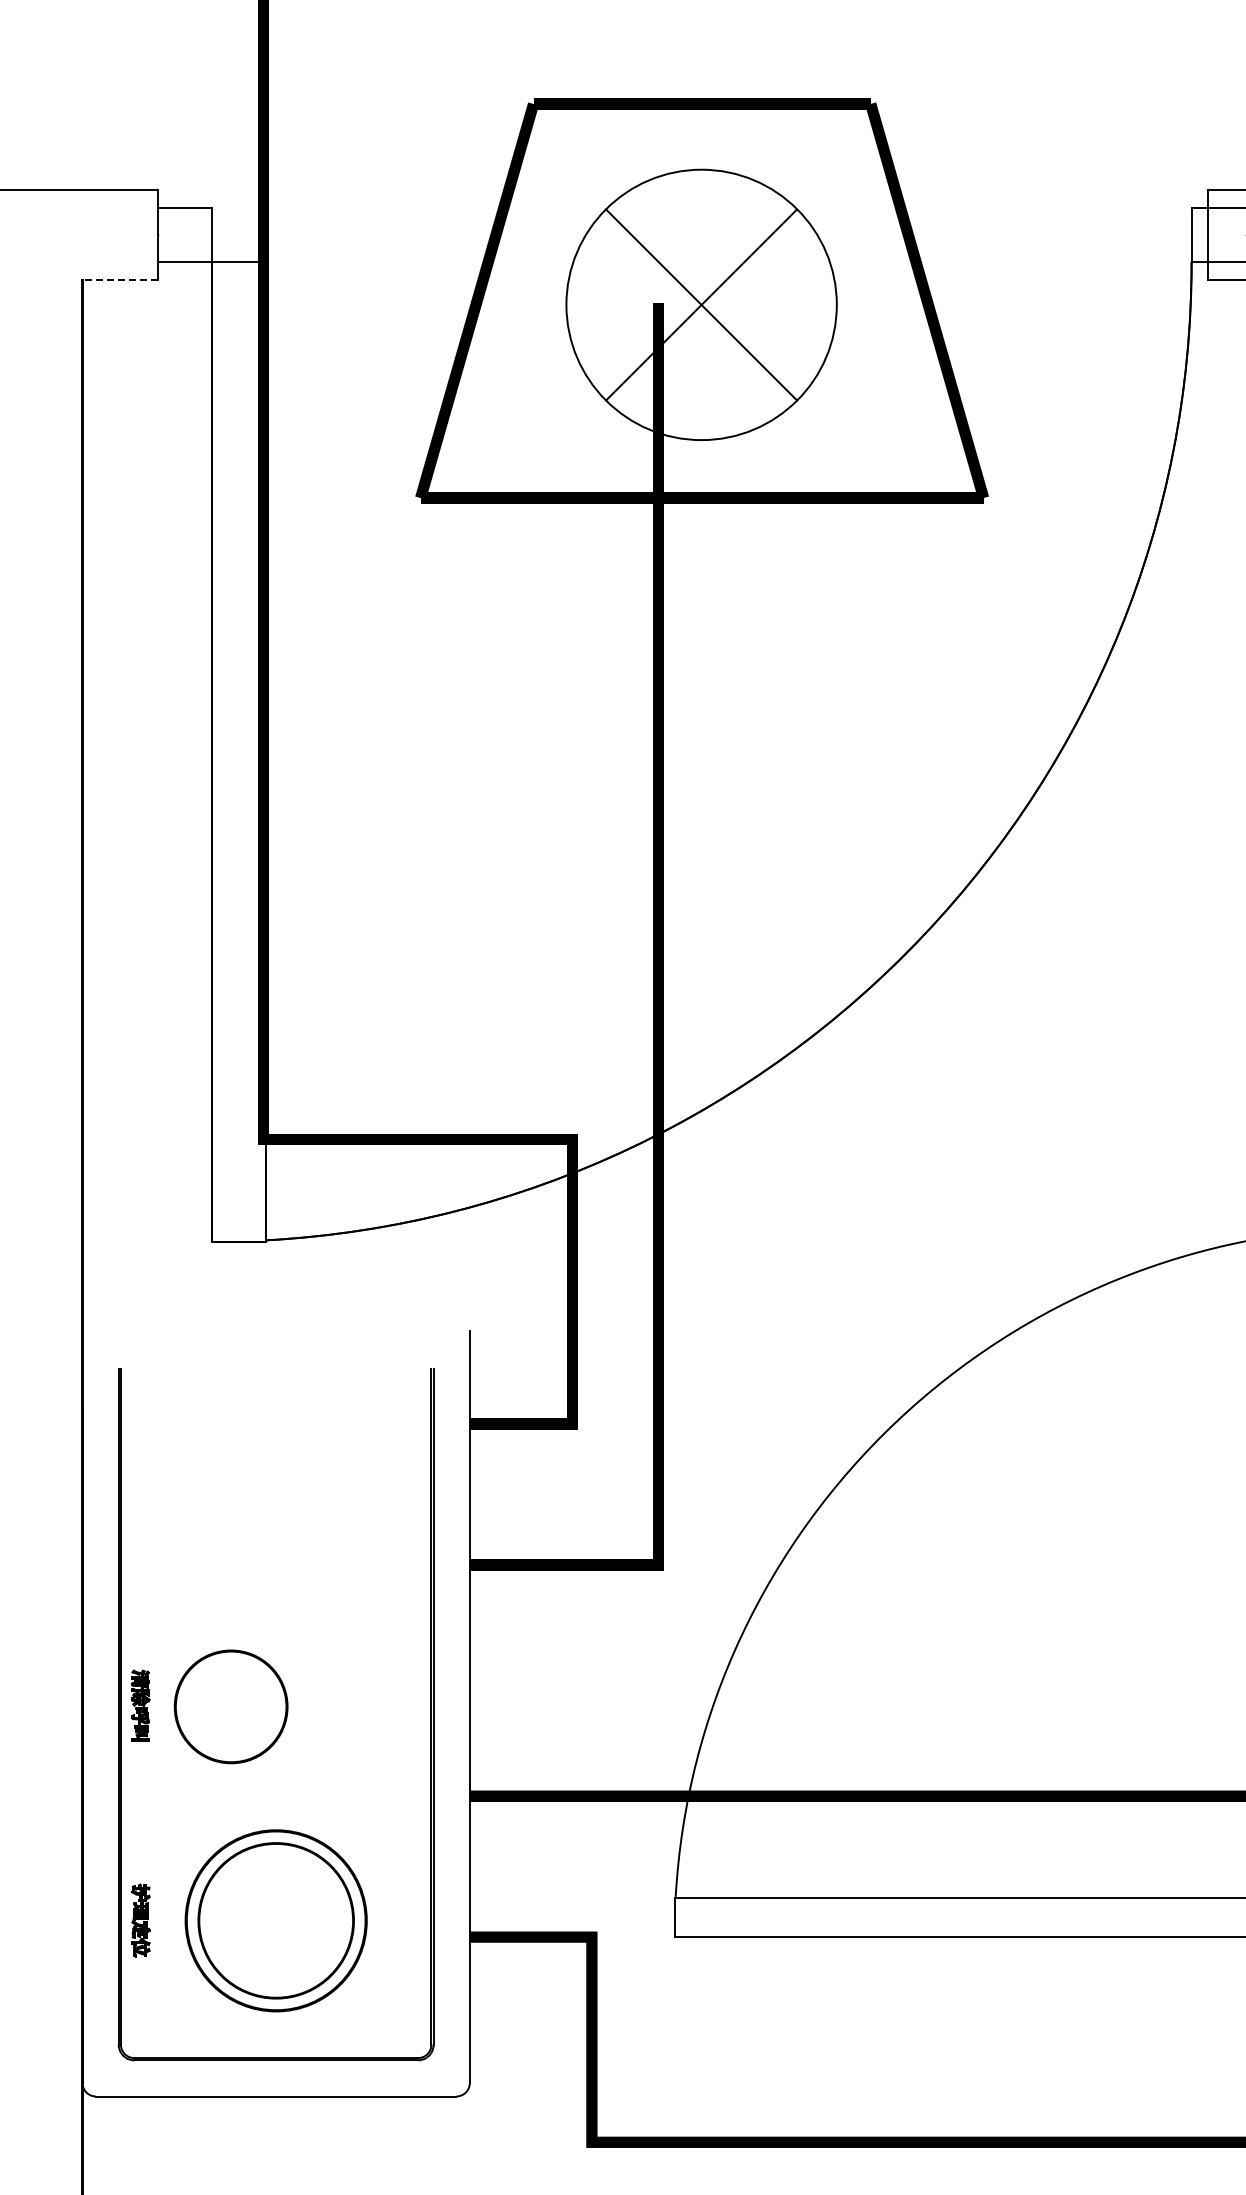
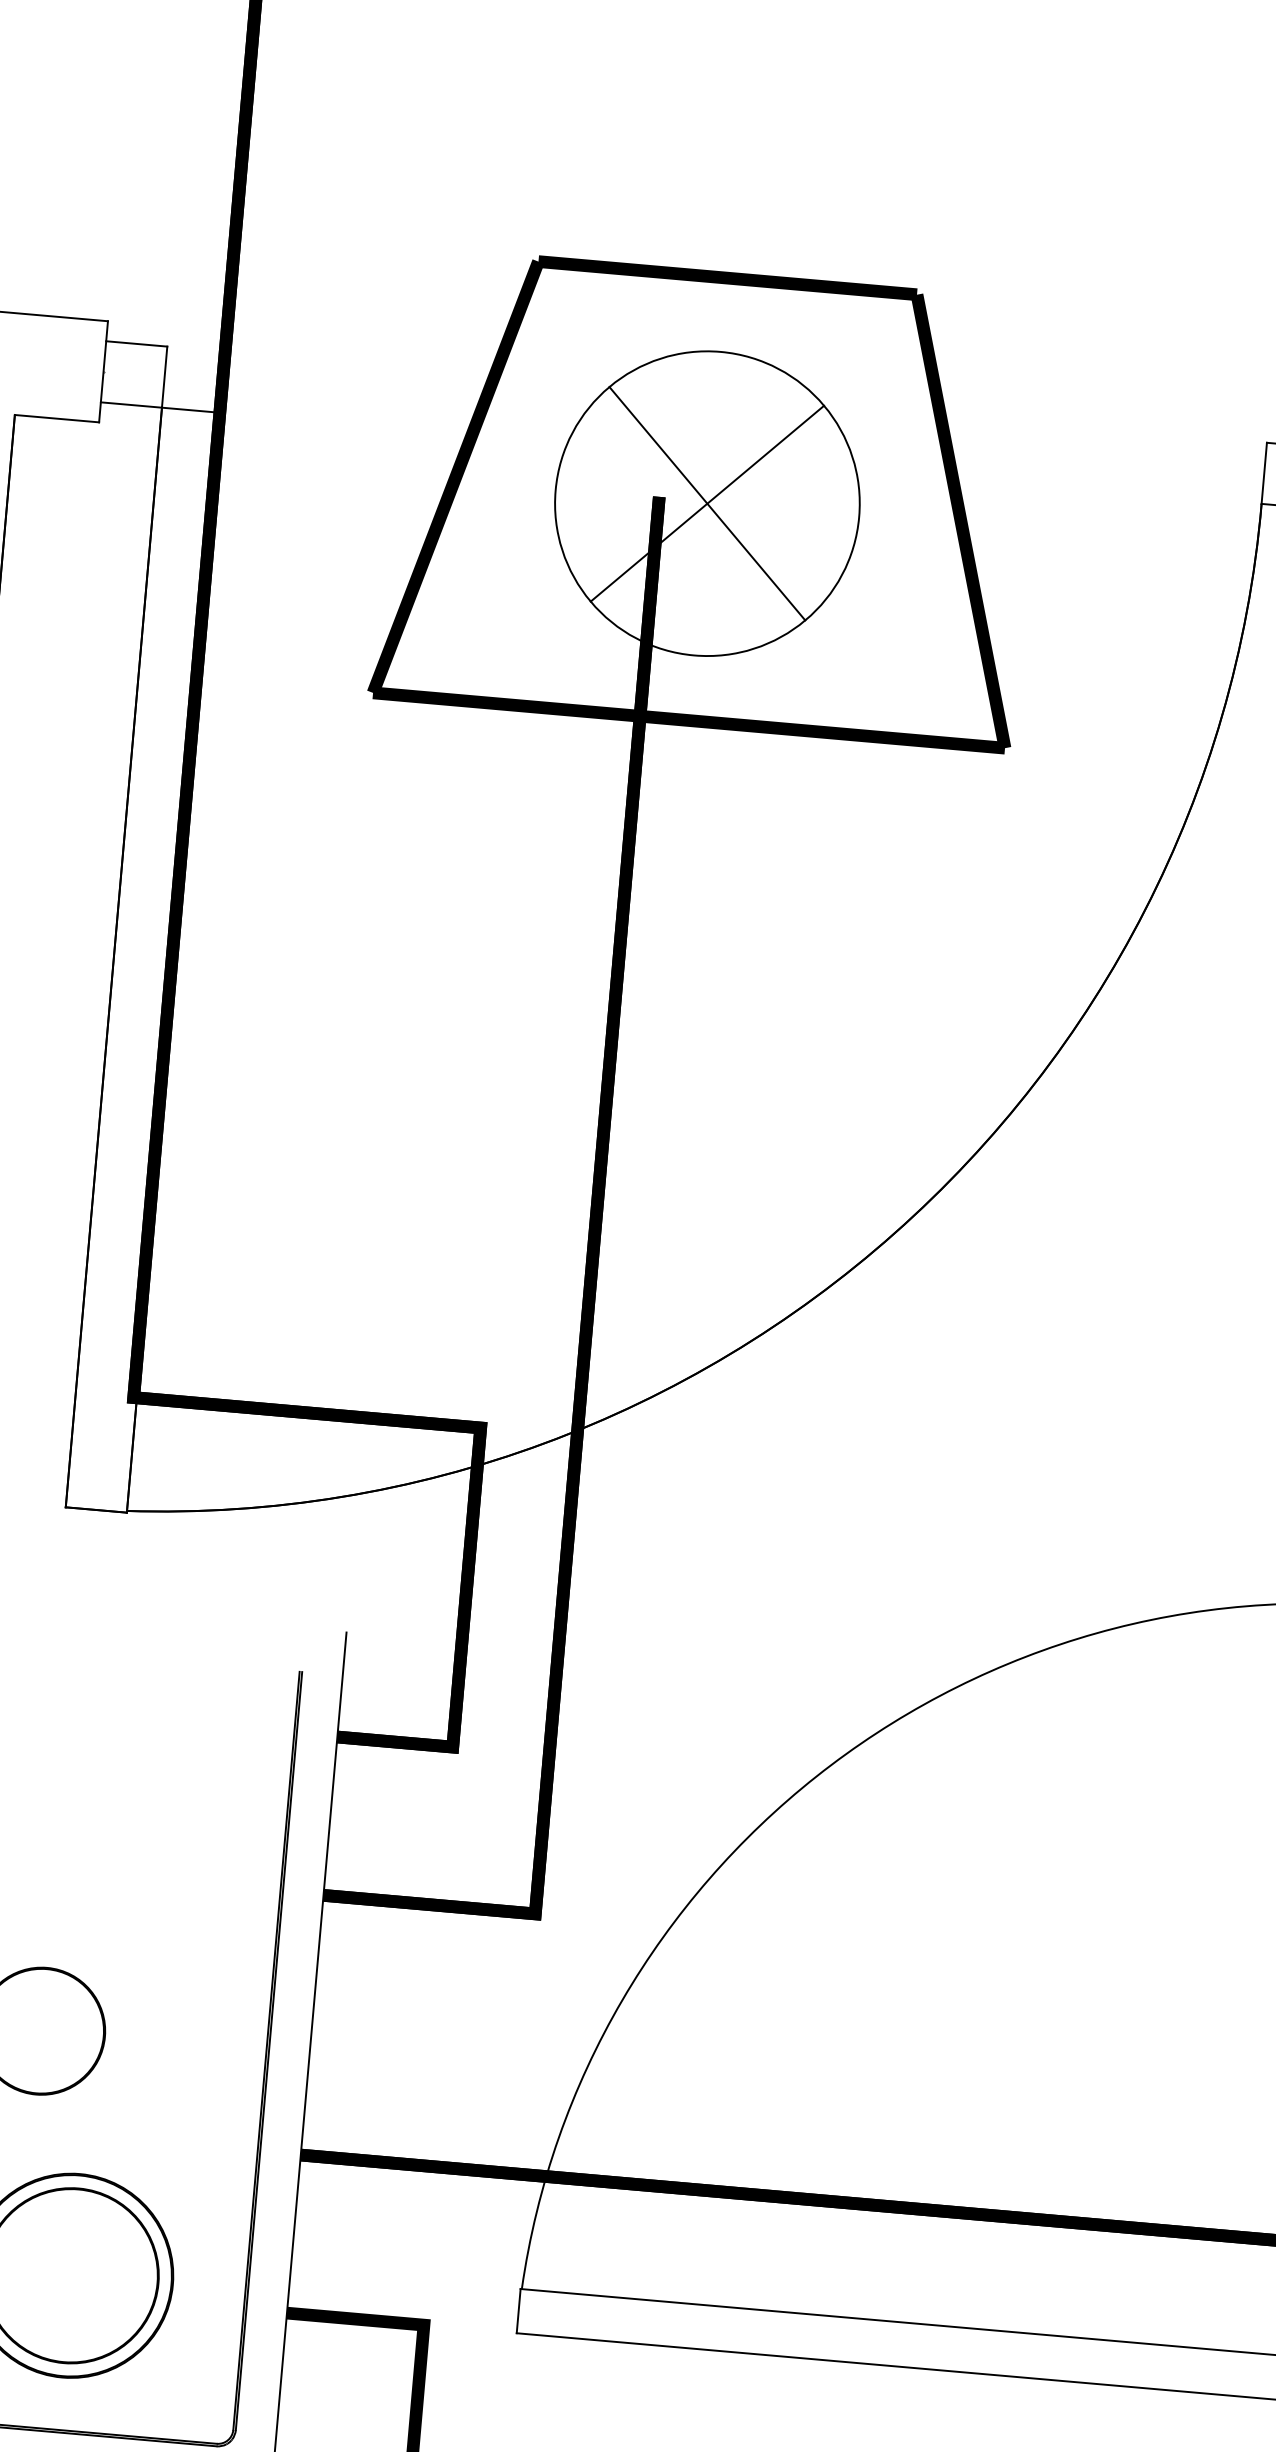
line: (120, 280) -> (57, 419), dashed -> solid

